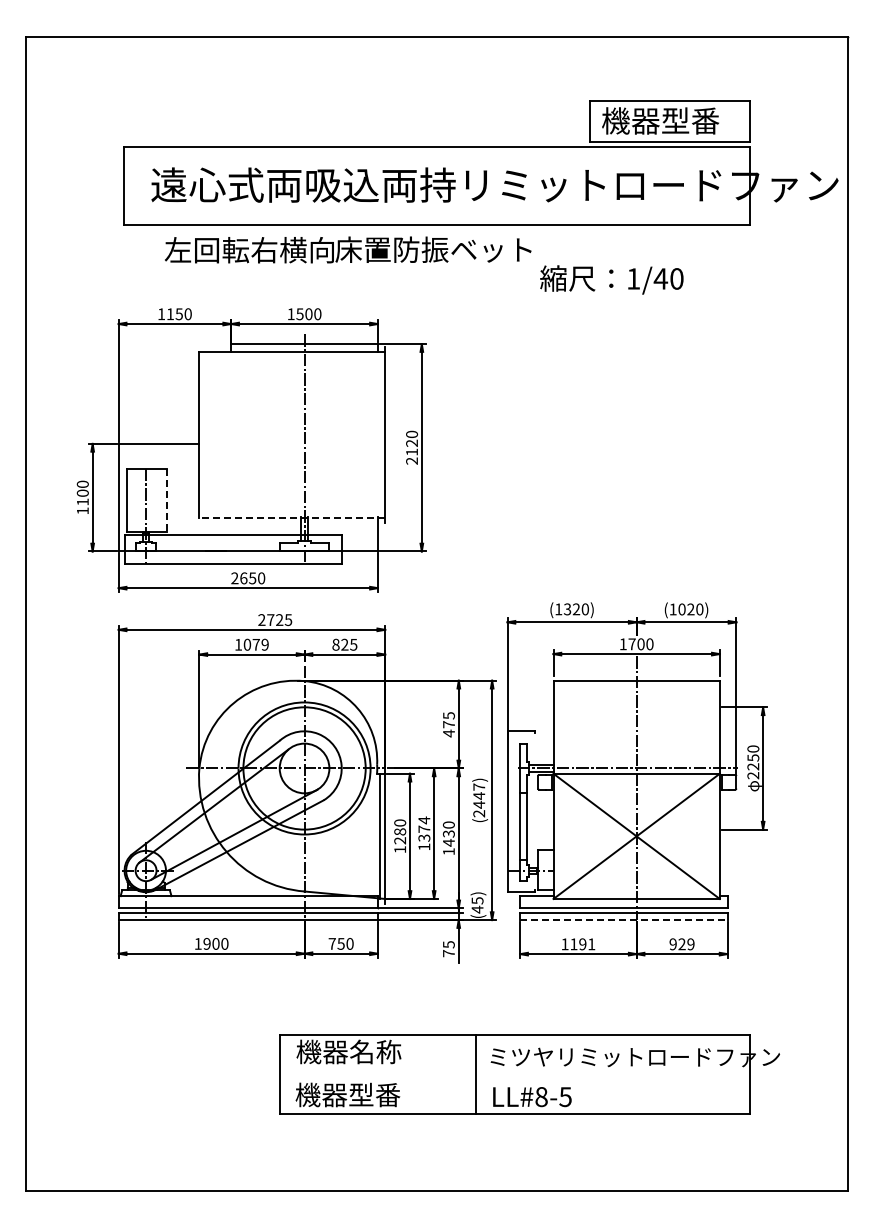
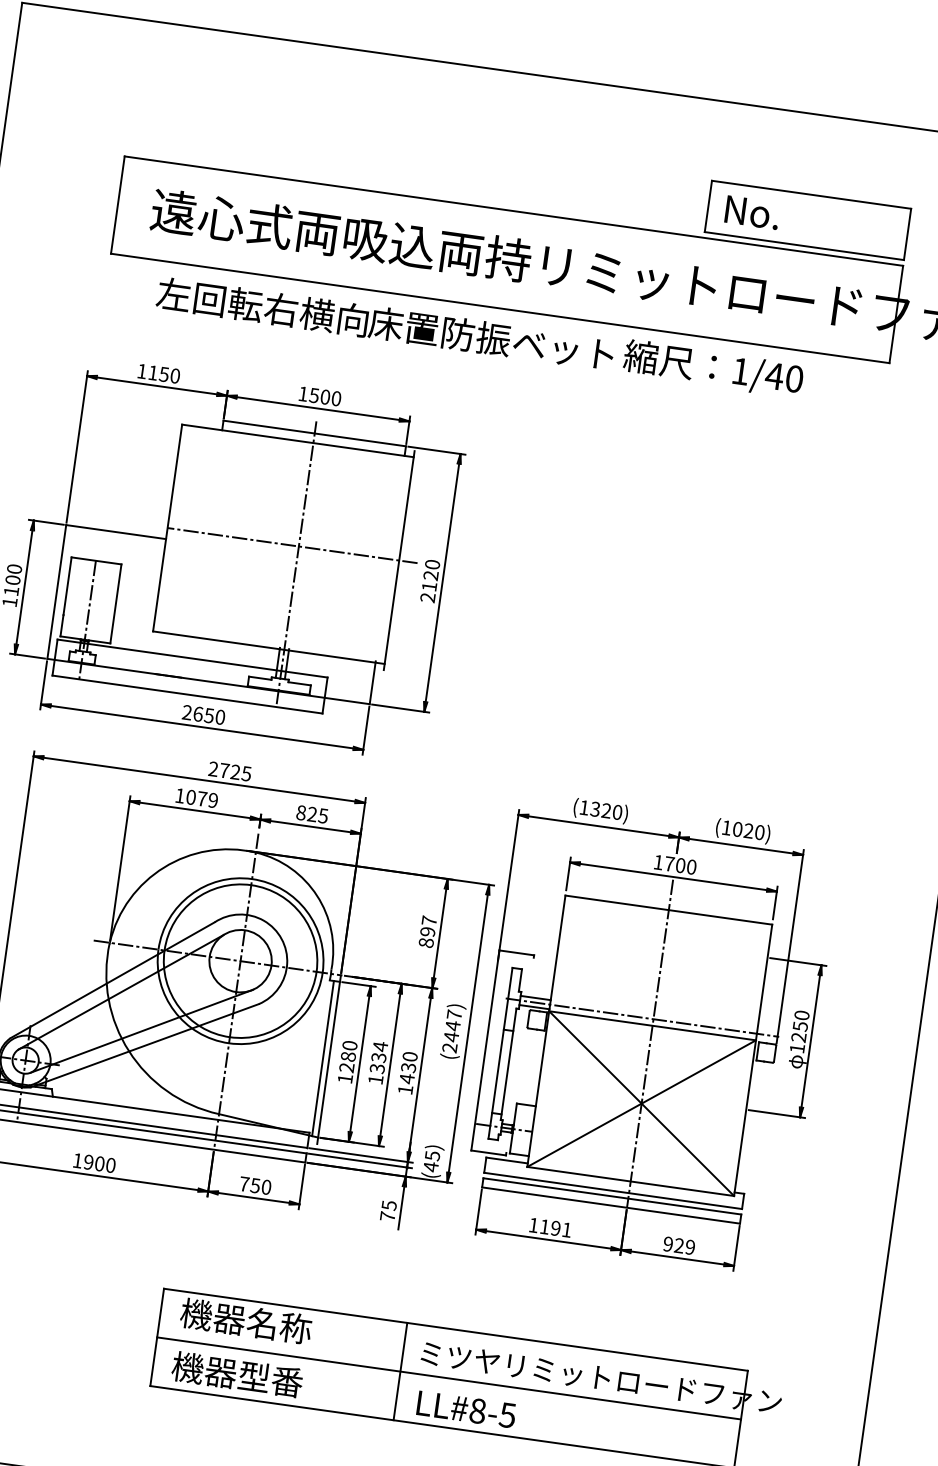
text: (660, 120) -> (796, 217), 機器型番 -> No.
text: (611, 279) -> (713, 368), moved
line: (299, 434) -> (292, 545), added
line: (166, 500) -> (115, 603), dashed -> solid
line: (291, 518) -> (268, 648), dashed -> solid
text: (449, 724) -> (428, 931), 475 -> 897
text: (753, 775) -> (797, 1048), 2250 -> 1250
text: (424, 828) -> (379, 1056), 1374 -> 1334
line: (623, 920) -> (610, 1205), dashed -> solid
line: (515, 1074) -> (449, 1378), added

